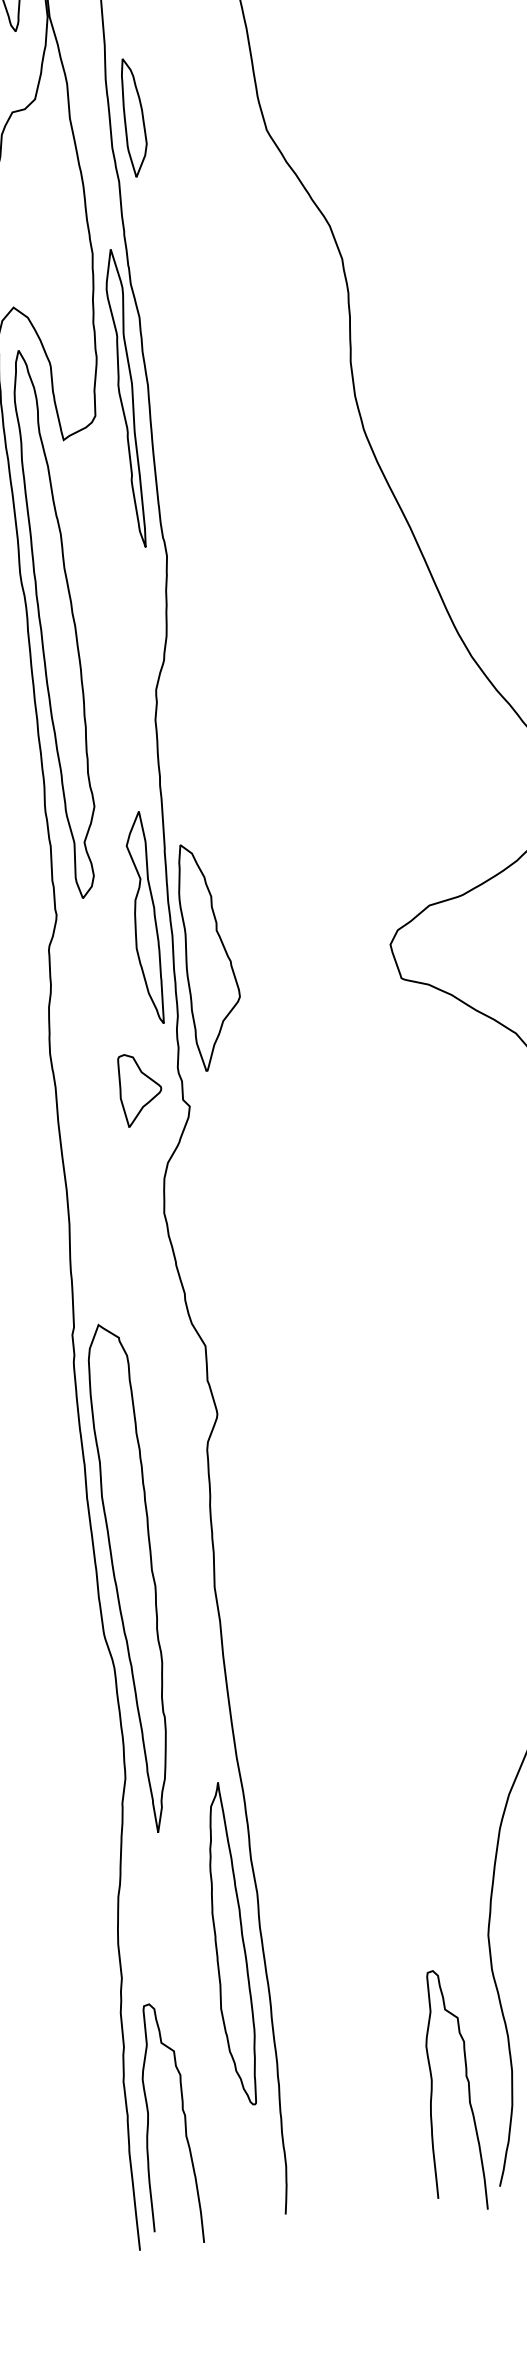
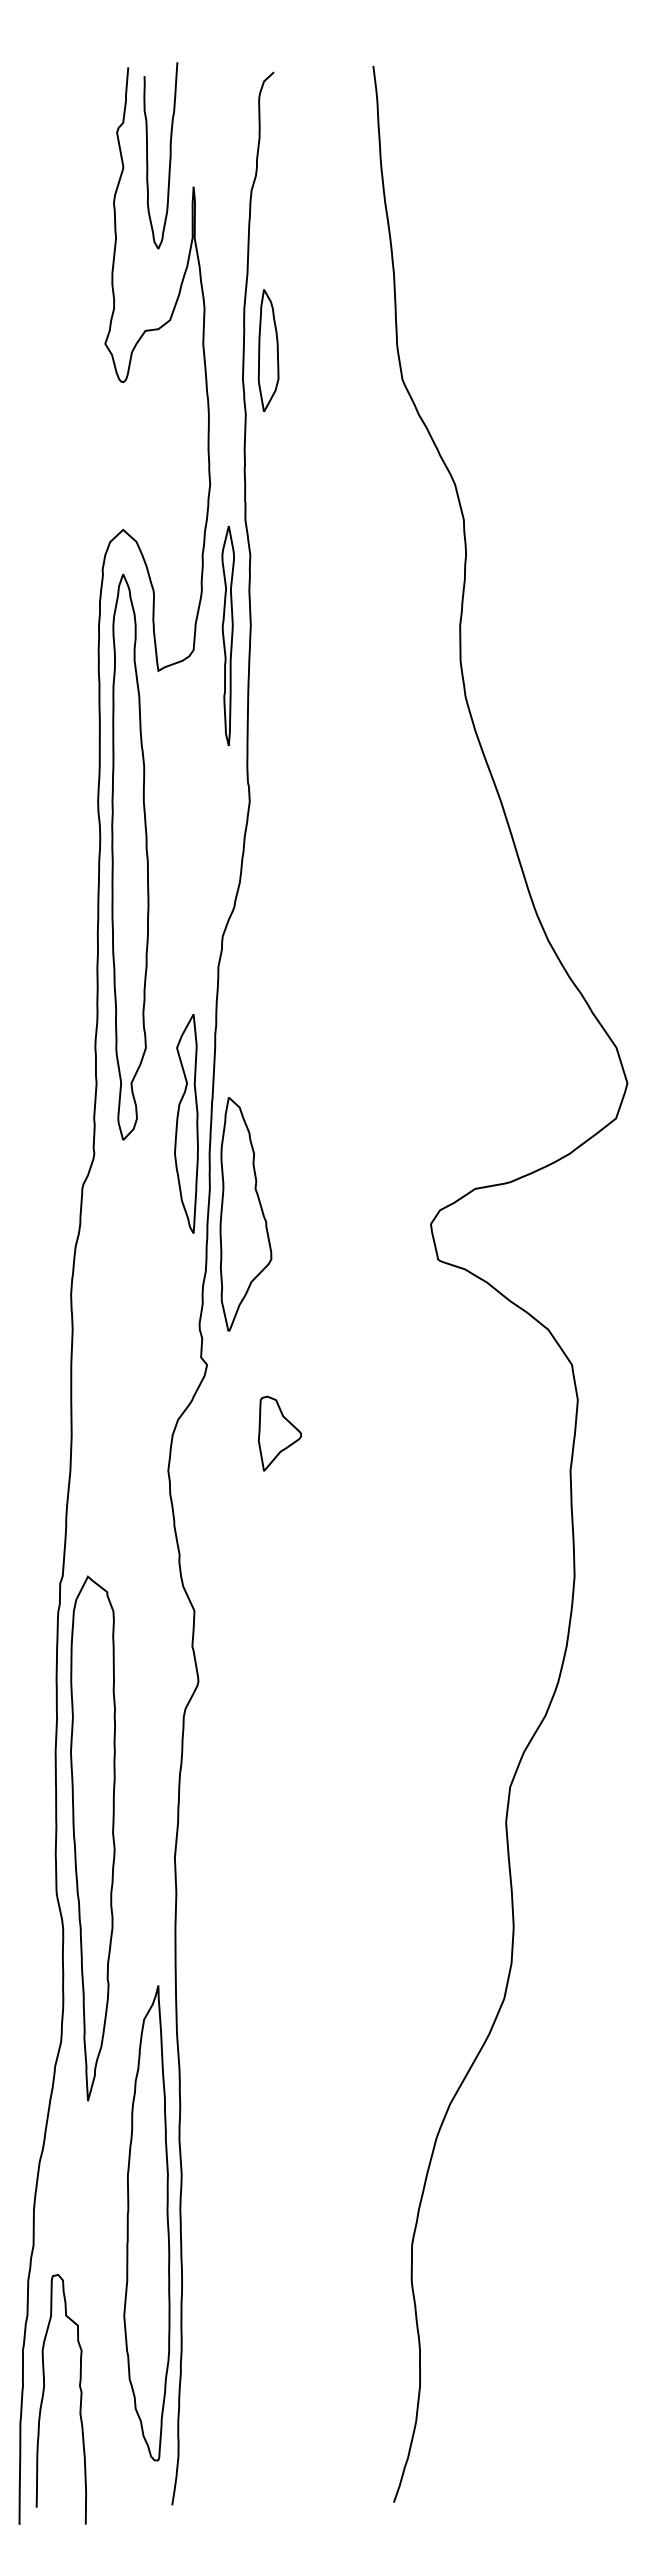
part: (126, 397) -> (227, 635), size x0.71
part: (144, 918) -> (186, 1123), moved
part: (140, 1089) -> (279, 1433), moved
part: (228, 1944) -> (146, 2223), size x1.43
curve: (432, 2093) -> (336, 2399), removed

